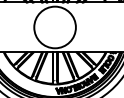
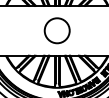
circle: (54, 27) -> (56, 30), size x0.6

